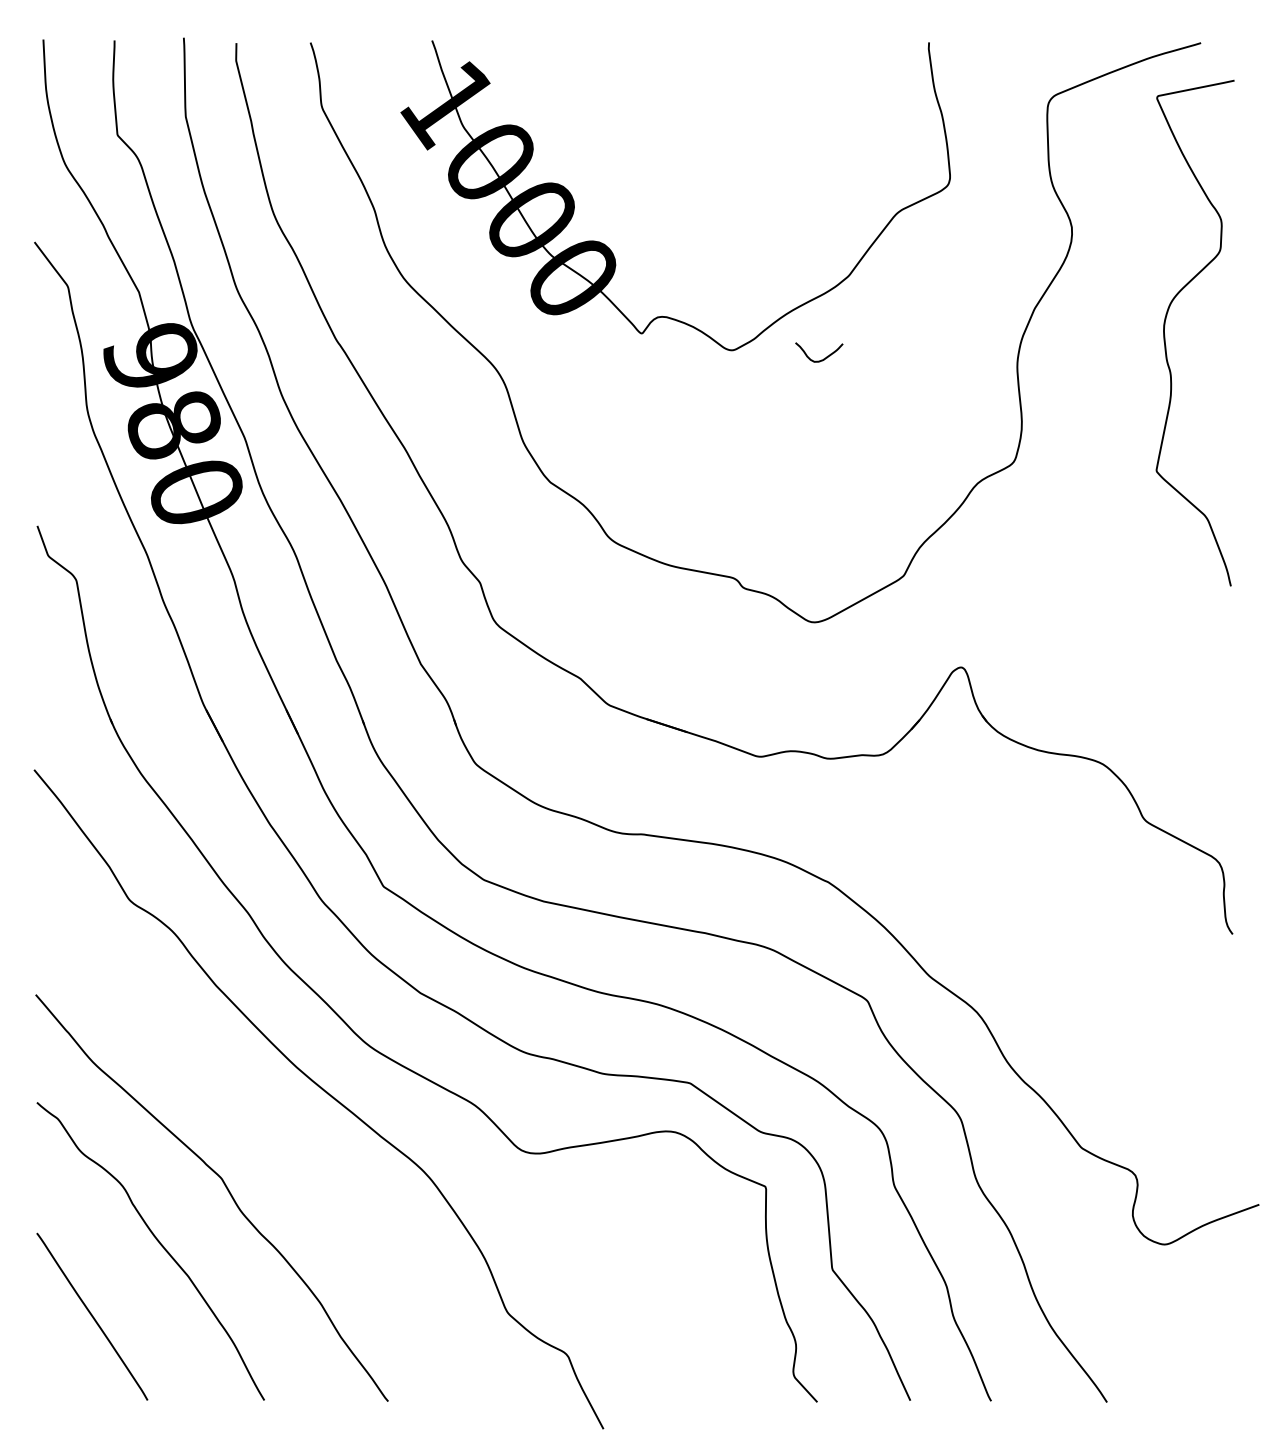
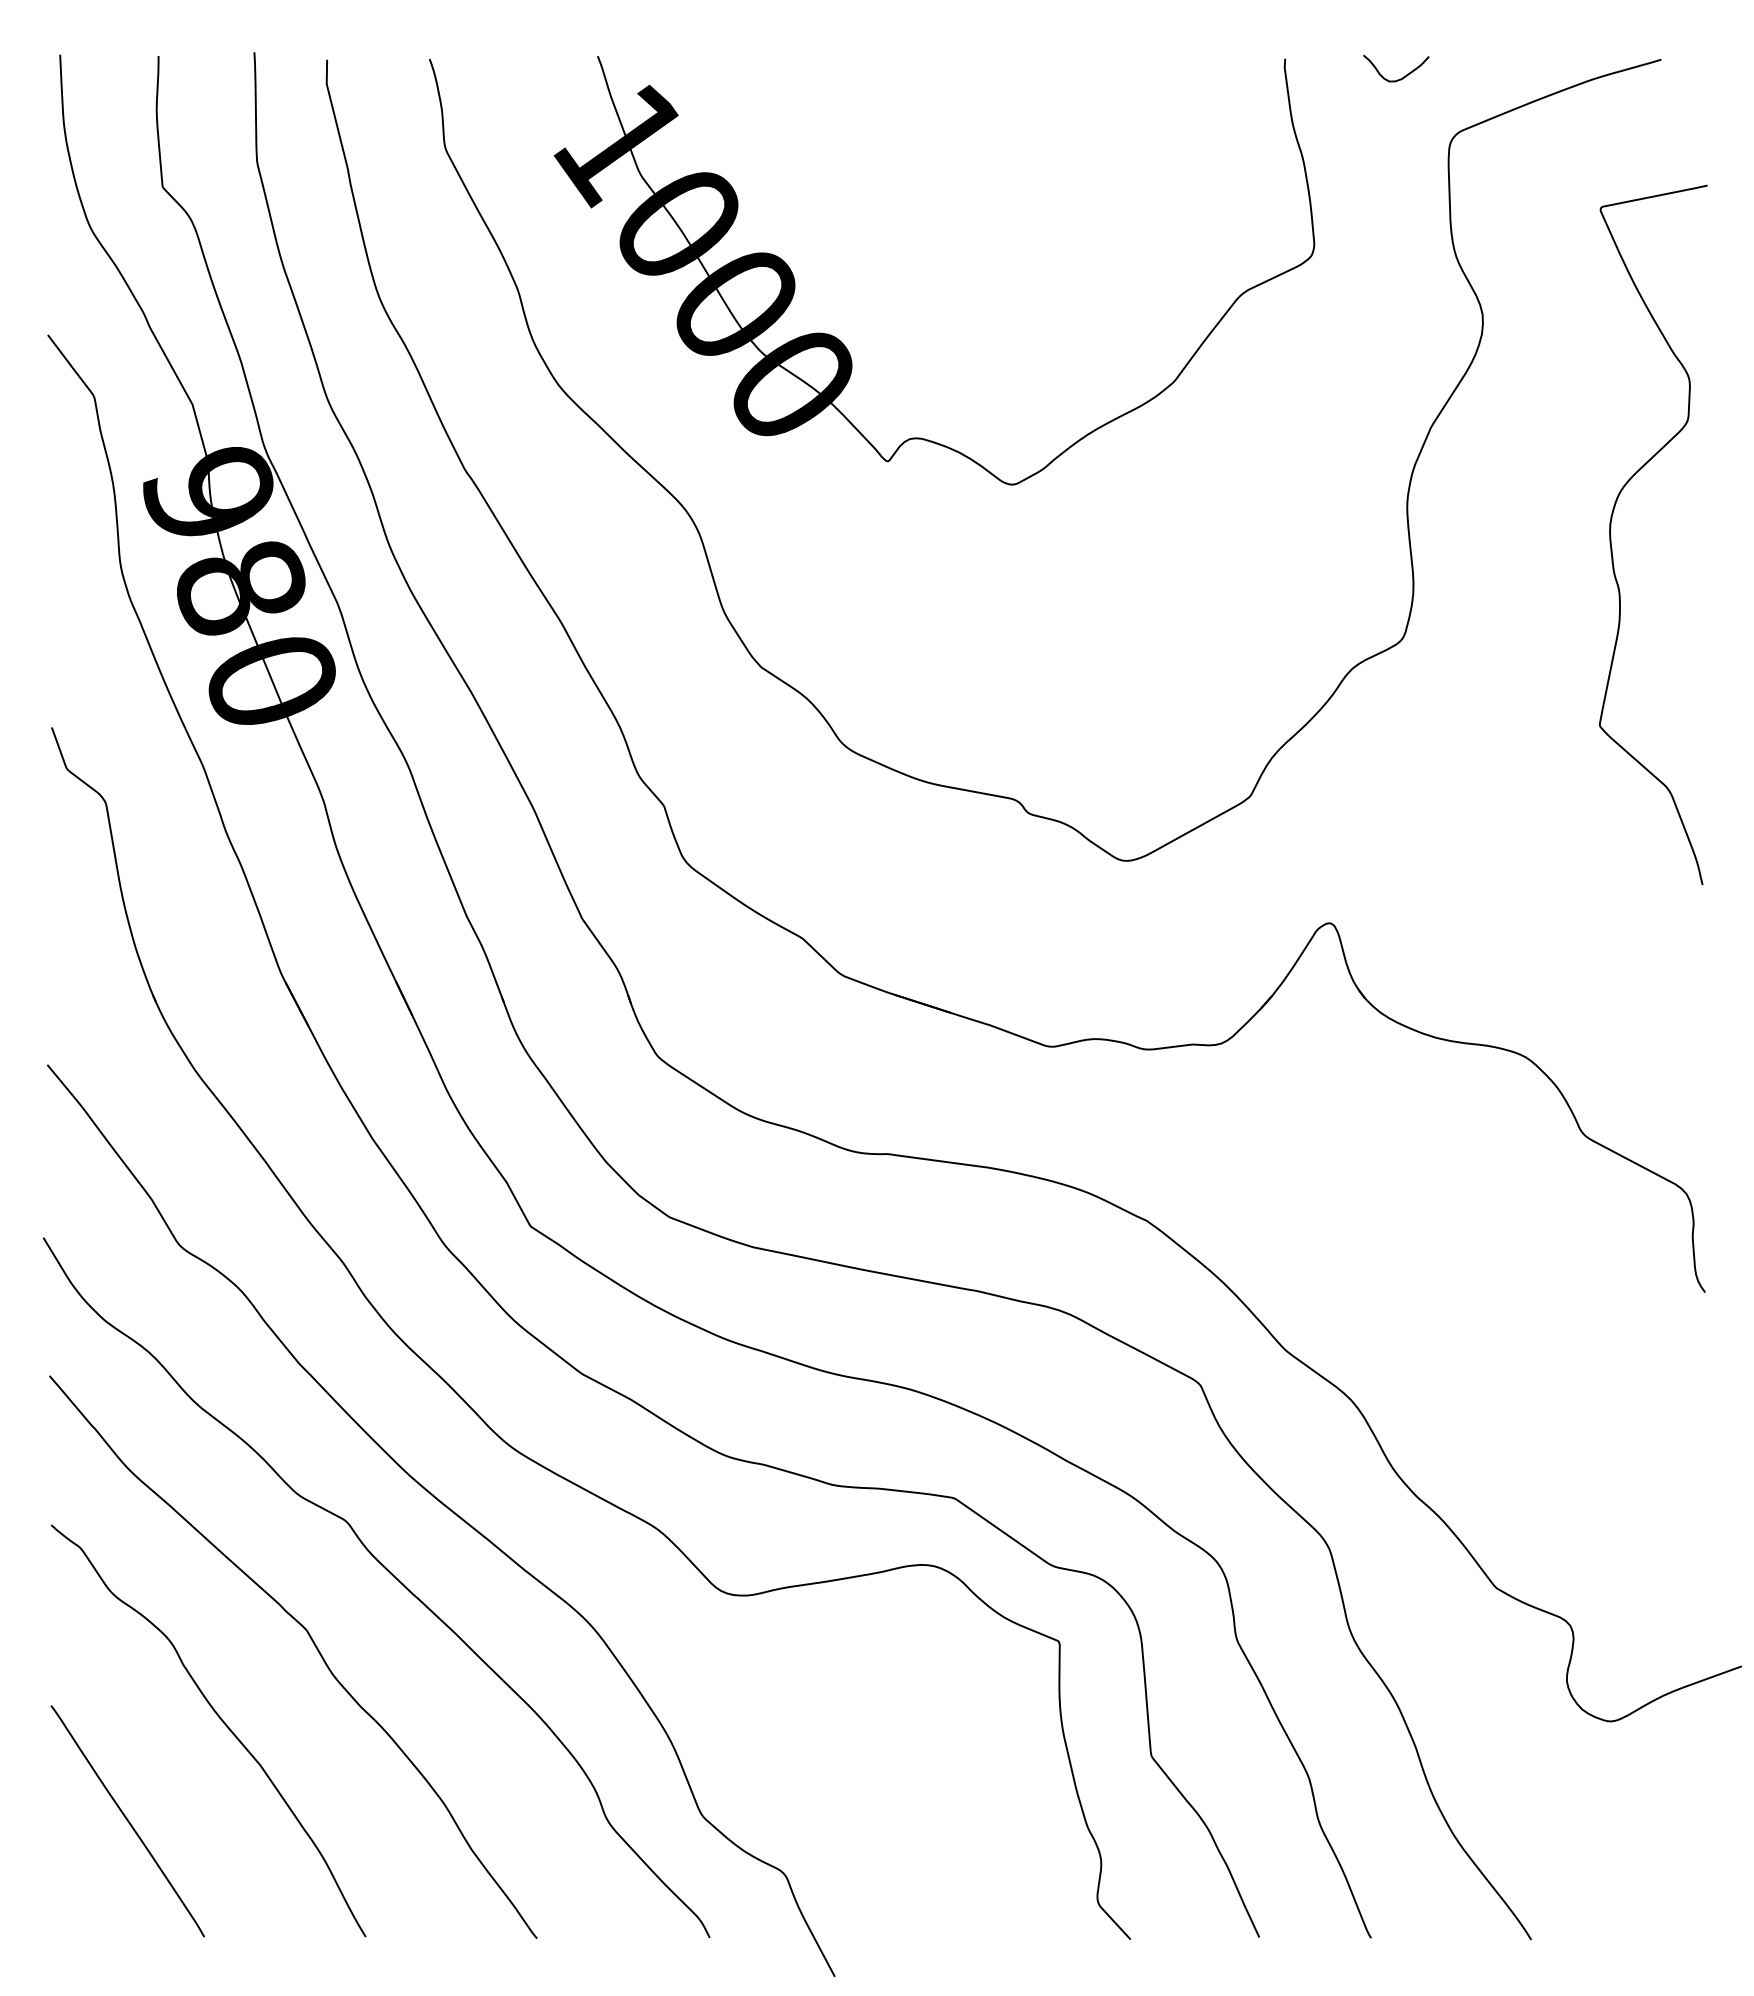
curve: (1165, 333) -> (1611, 535), moved
curve: (824, 358) -> (1403, 76), moved
curve: (281, 1137) -> (389, 1573), added

